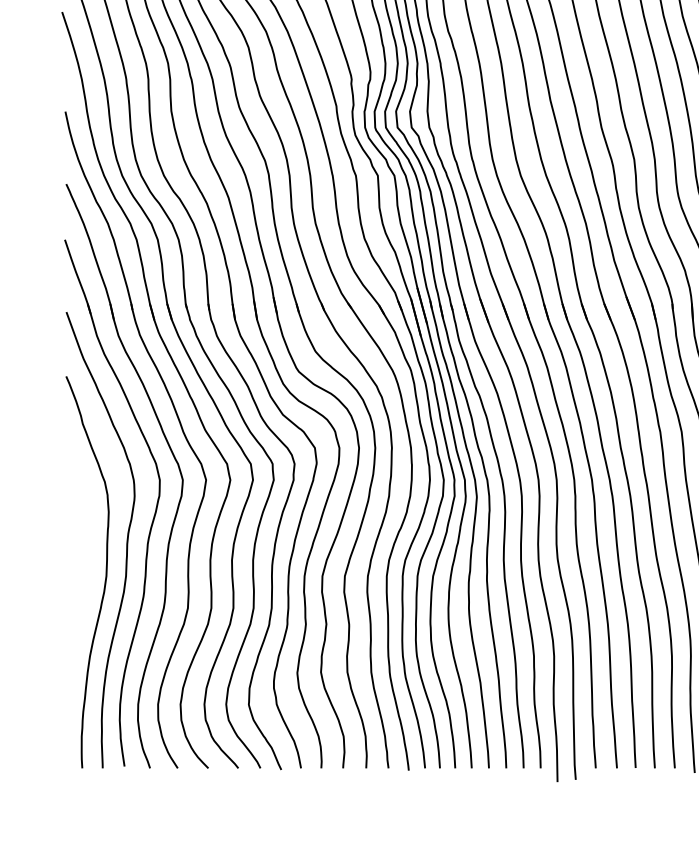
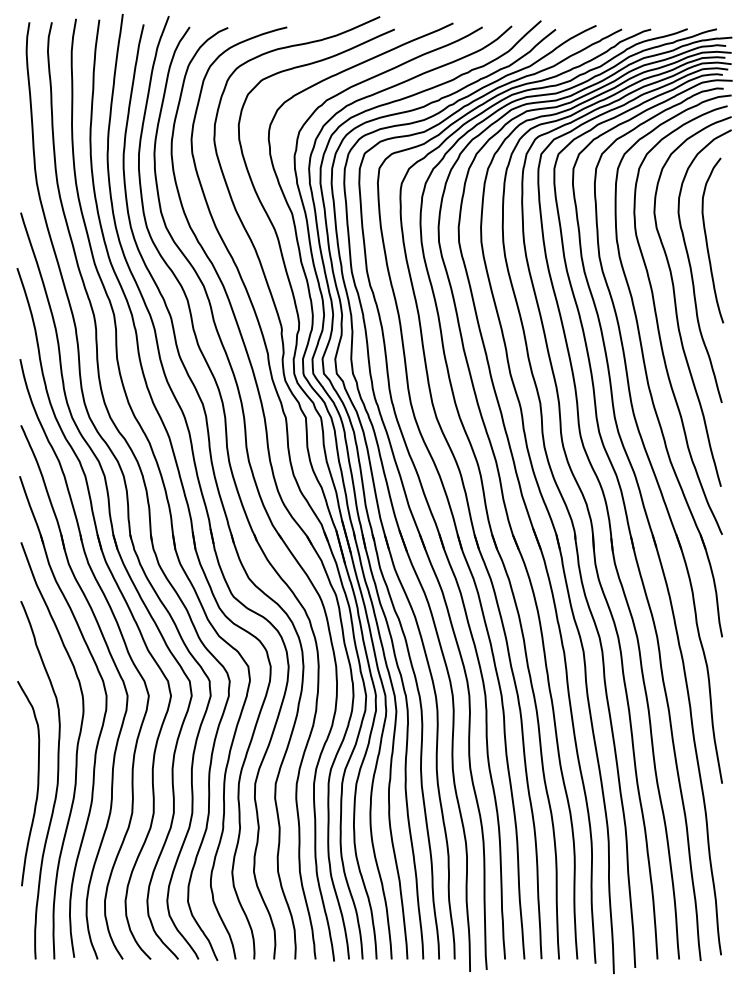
curve: (84, 575) -> (37, 783), added

